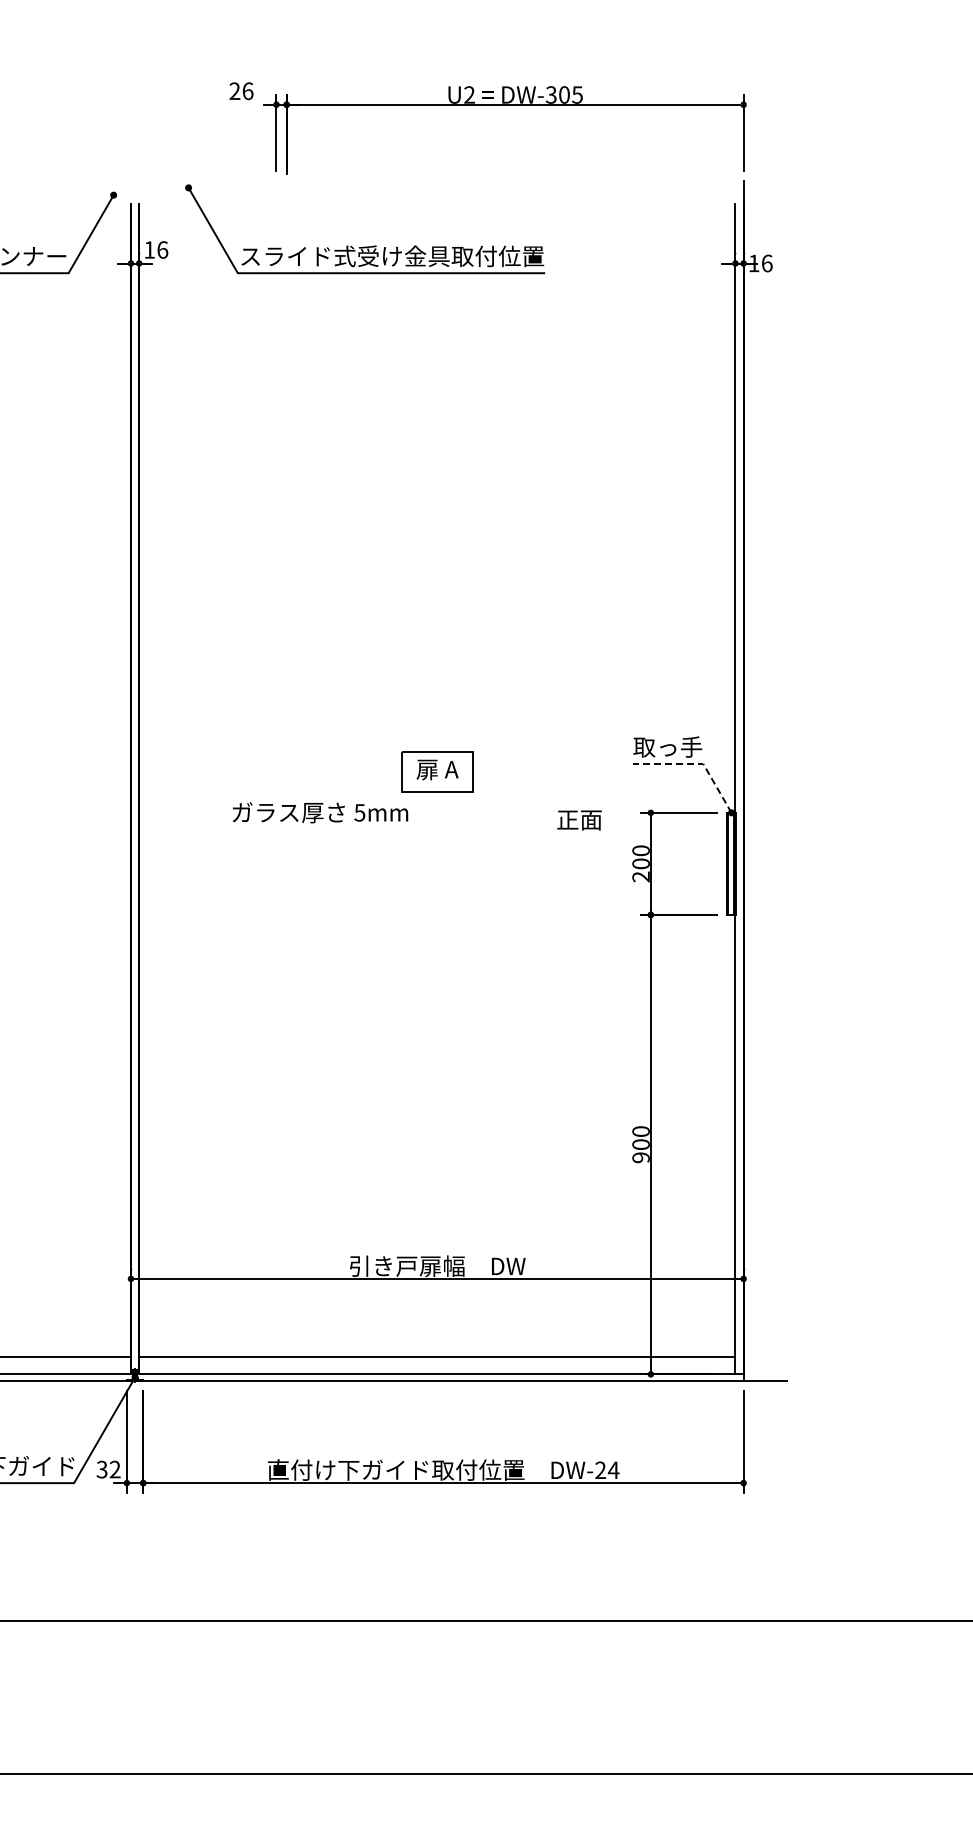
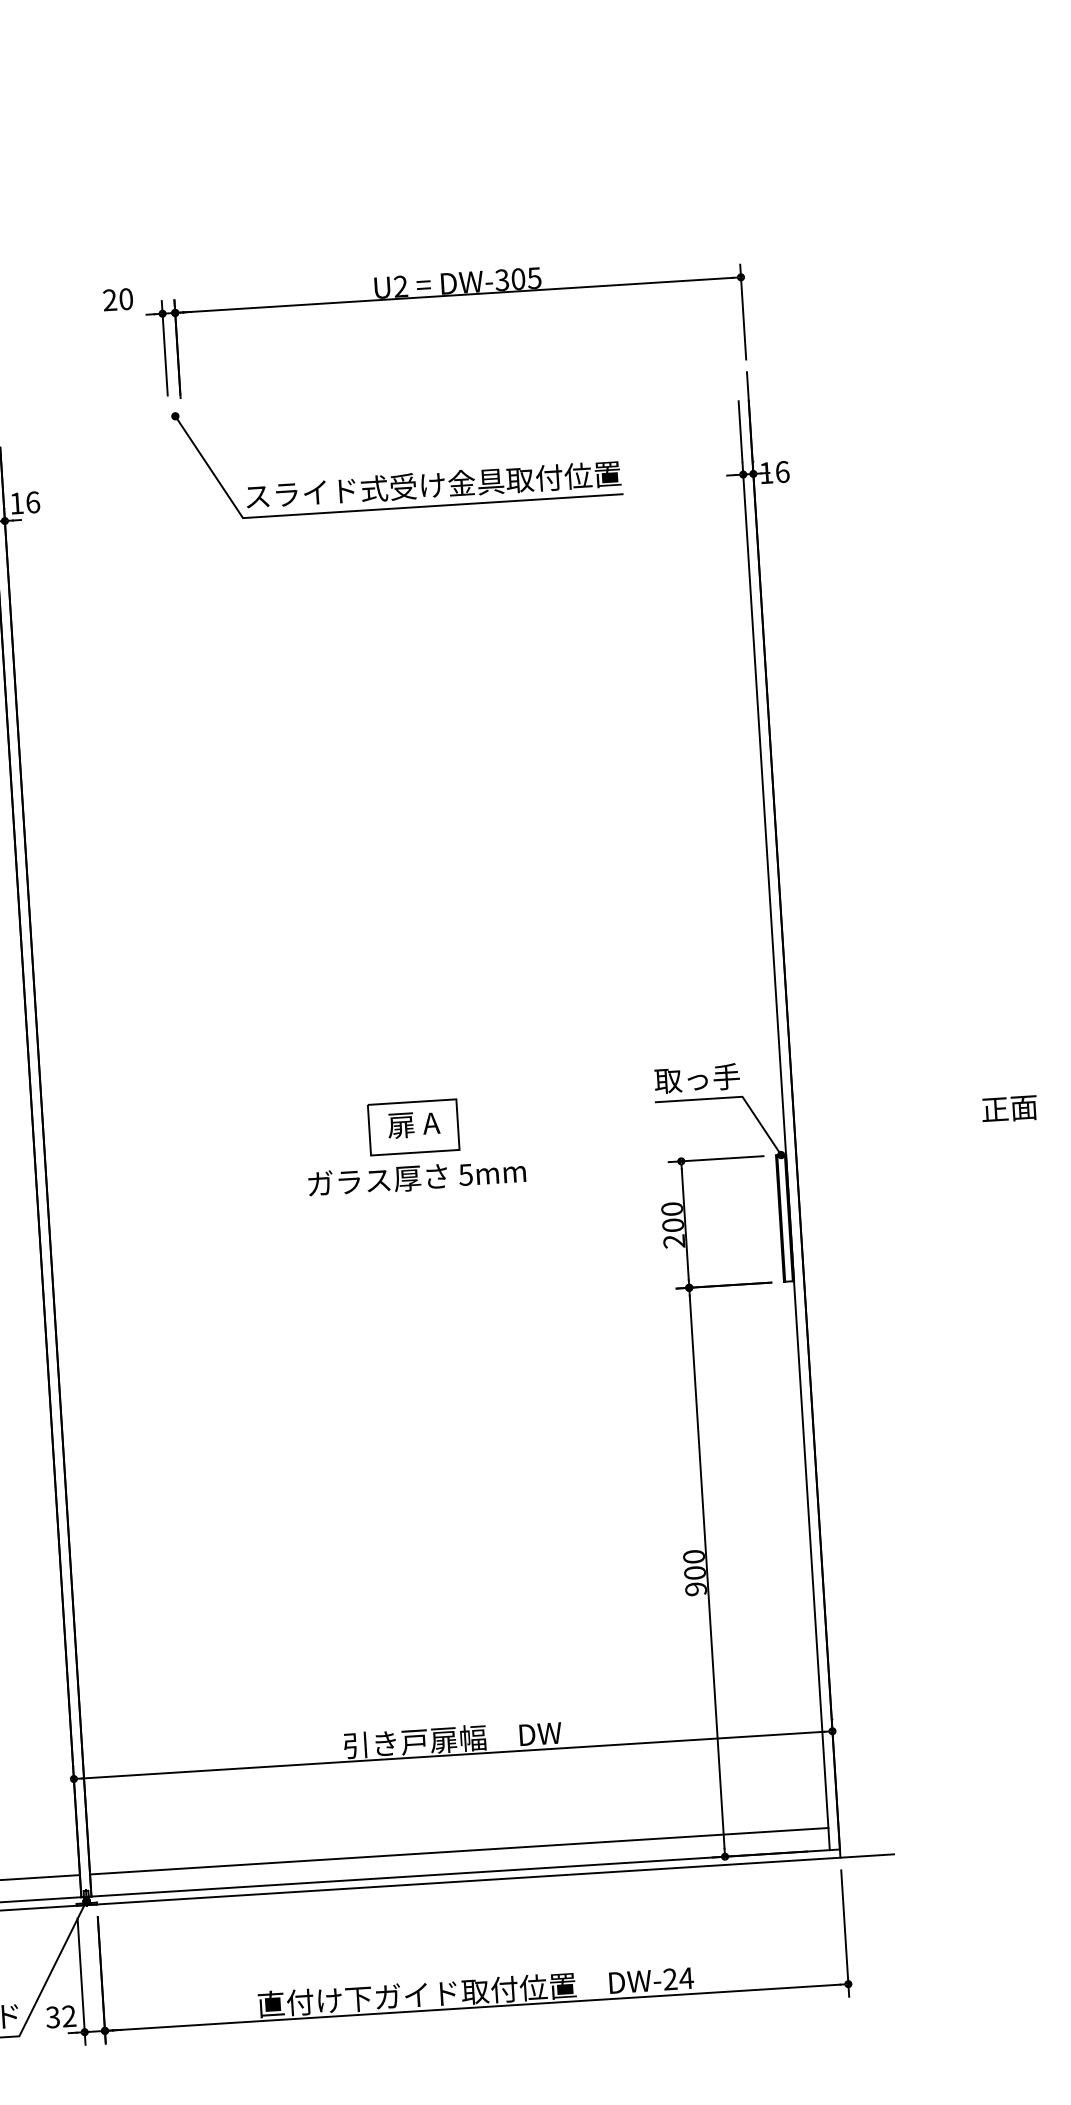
text: (247, 90) -> (125, 298), 26 -> 20
part: (365, 246) -> (399, 475), moved
line: (696, 763) -> (733, 1096), dashed -> solid
text: (320, 812) -> (417, 1177), moved
text: (579, 820) -> (1009, 1109), moved

